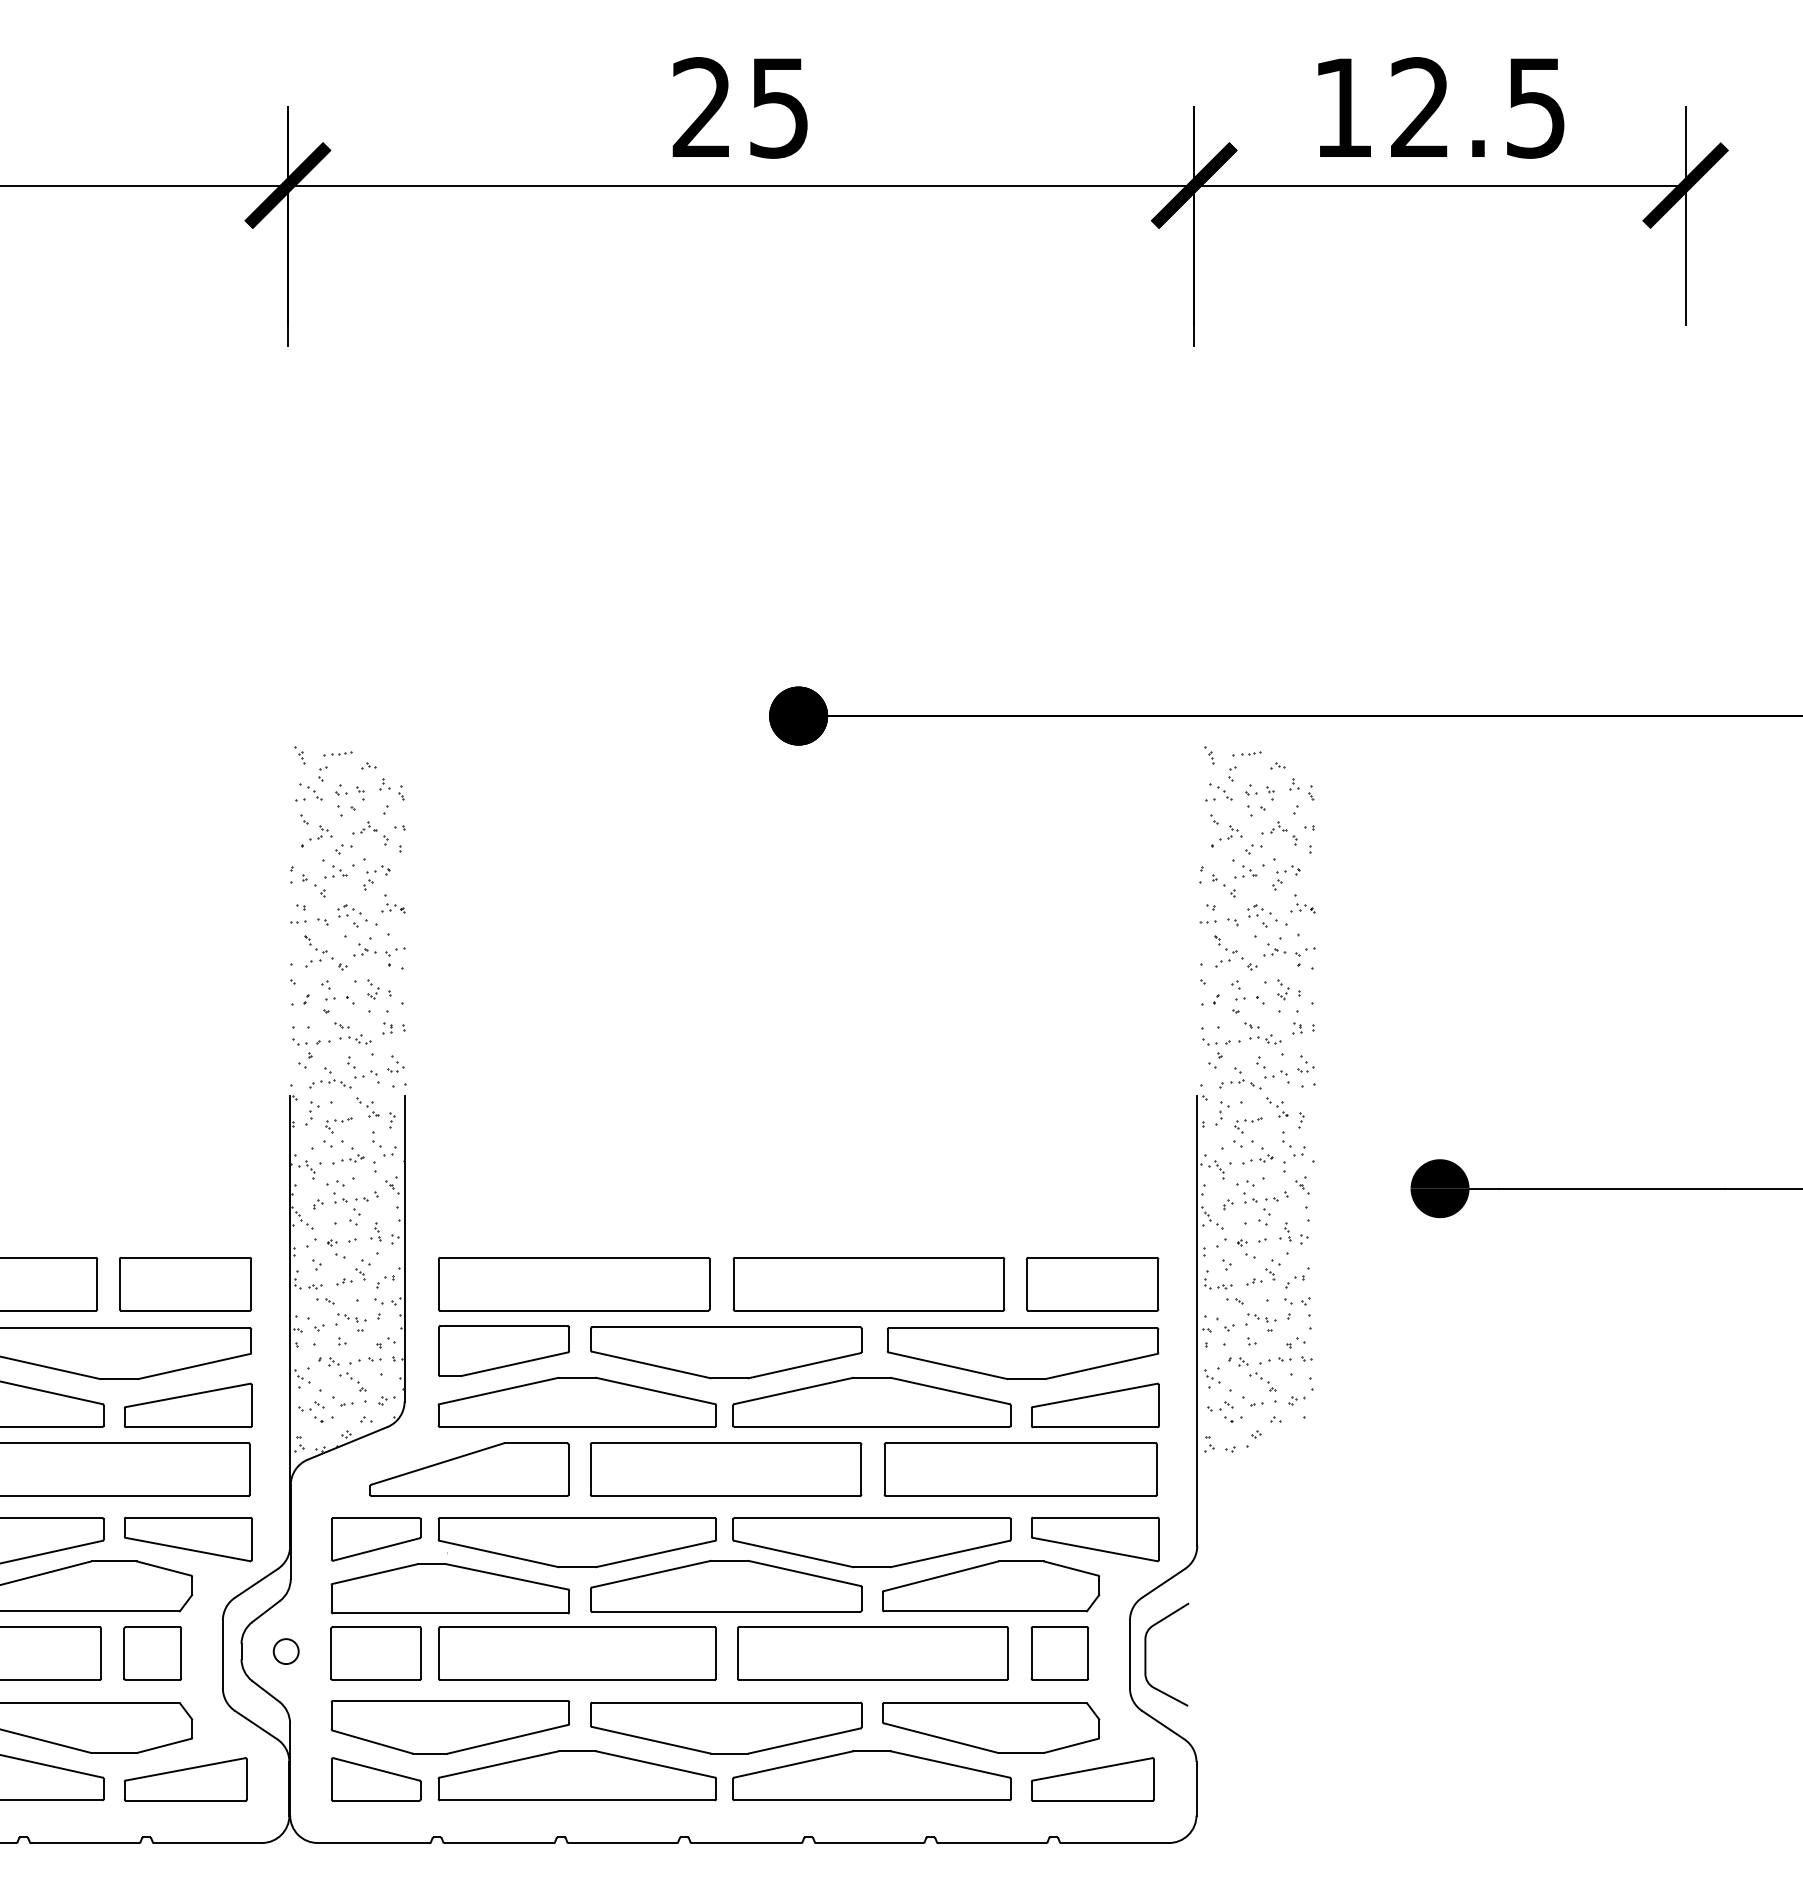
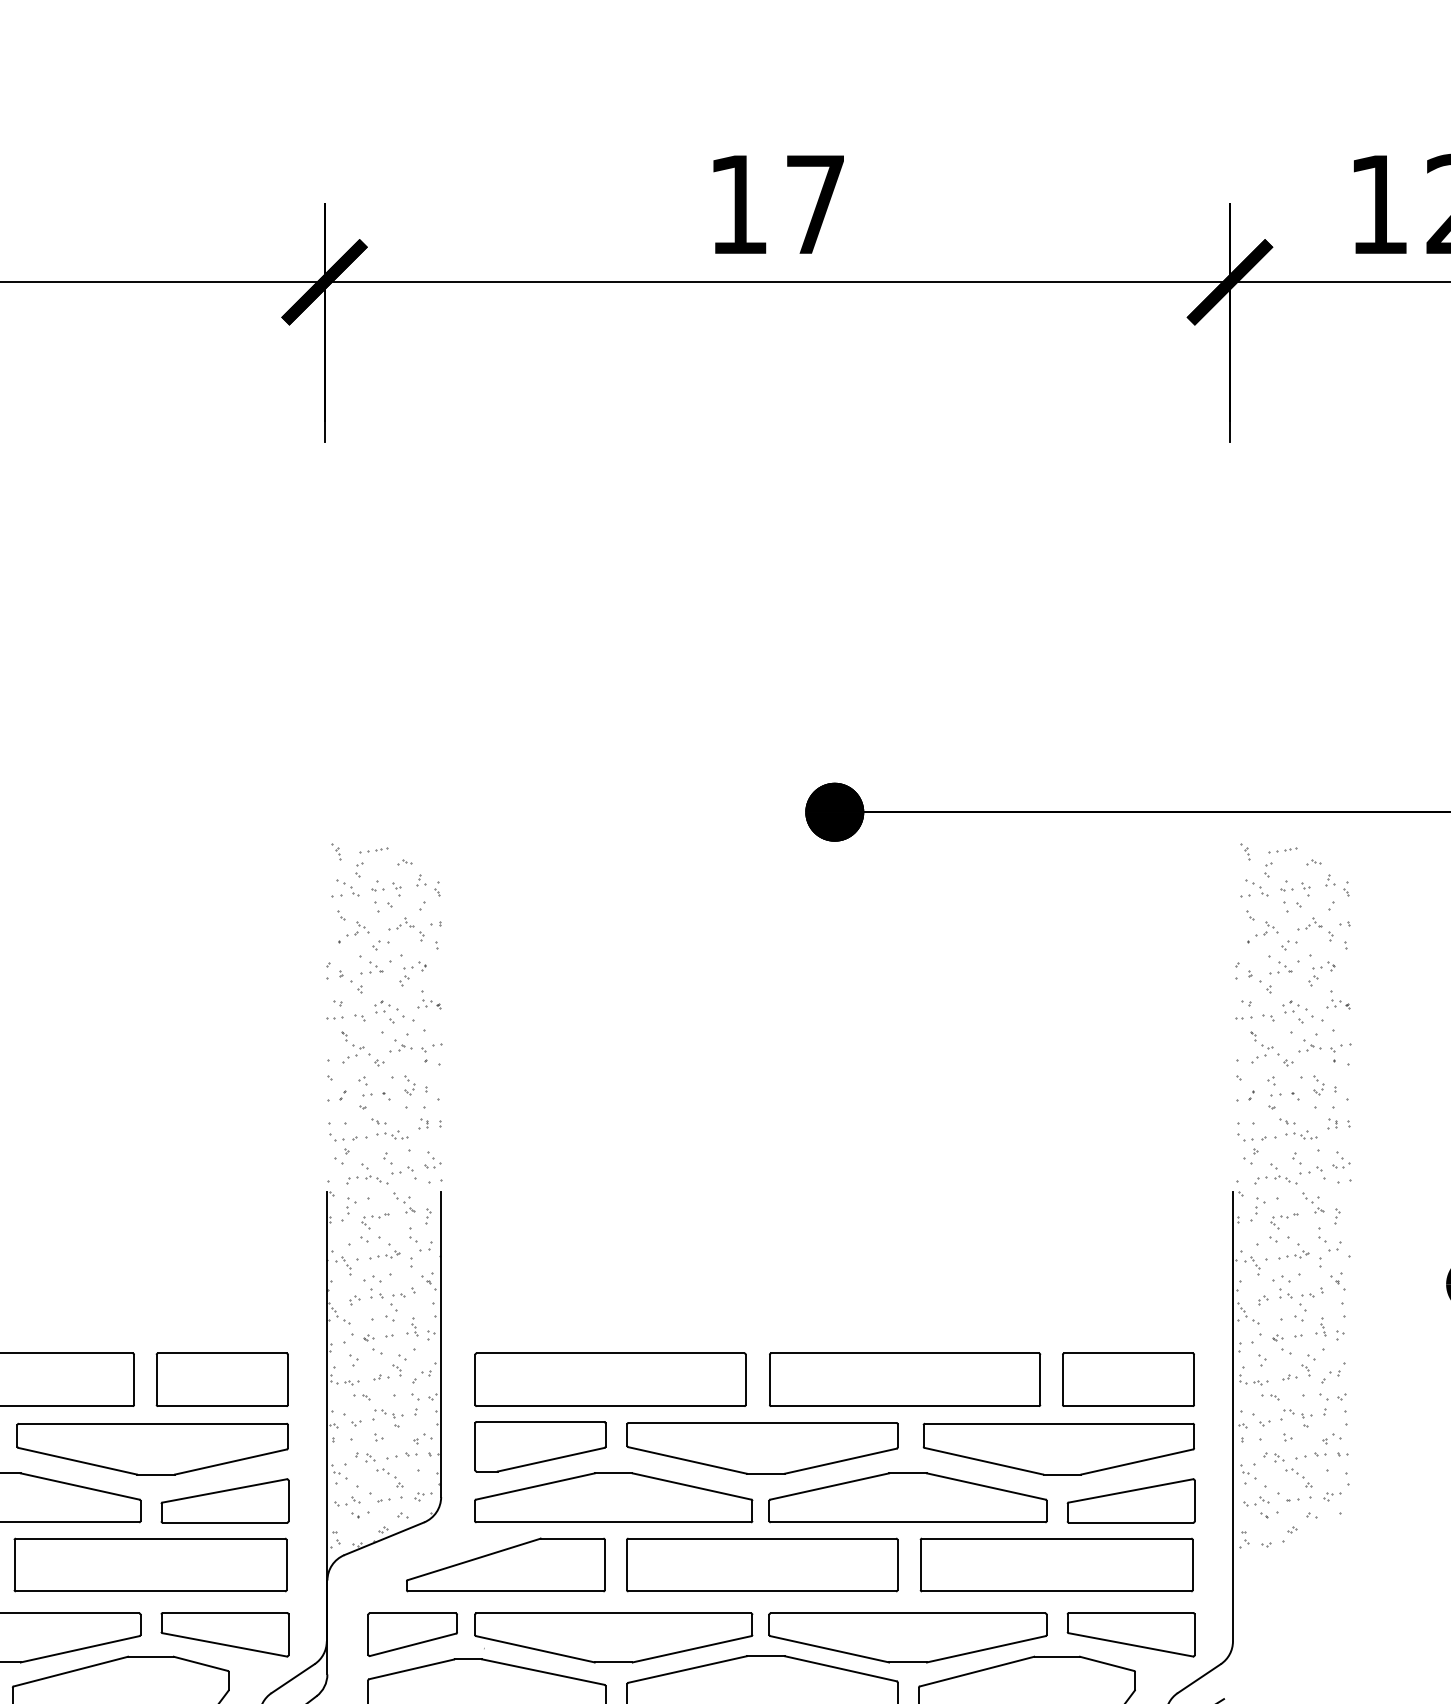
text: (739, 107) -> (775, 204), 25 -> 17
hatch: (347, 1099) -> (384, 1195), removed
hatch: (1257, 1099) -> (1293, 1195), removed

